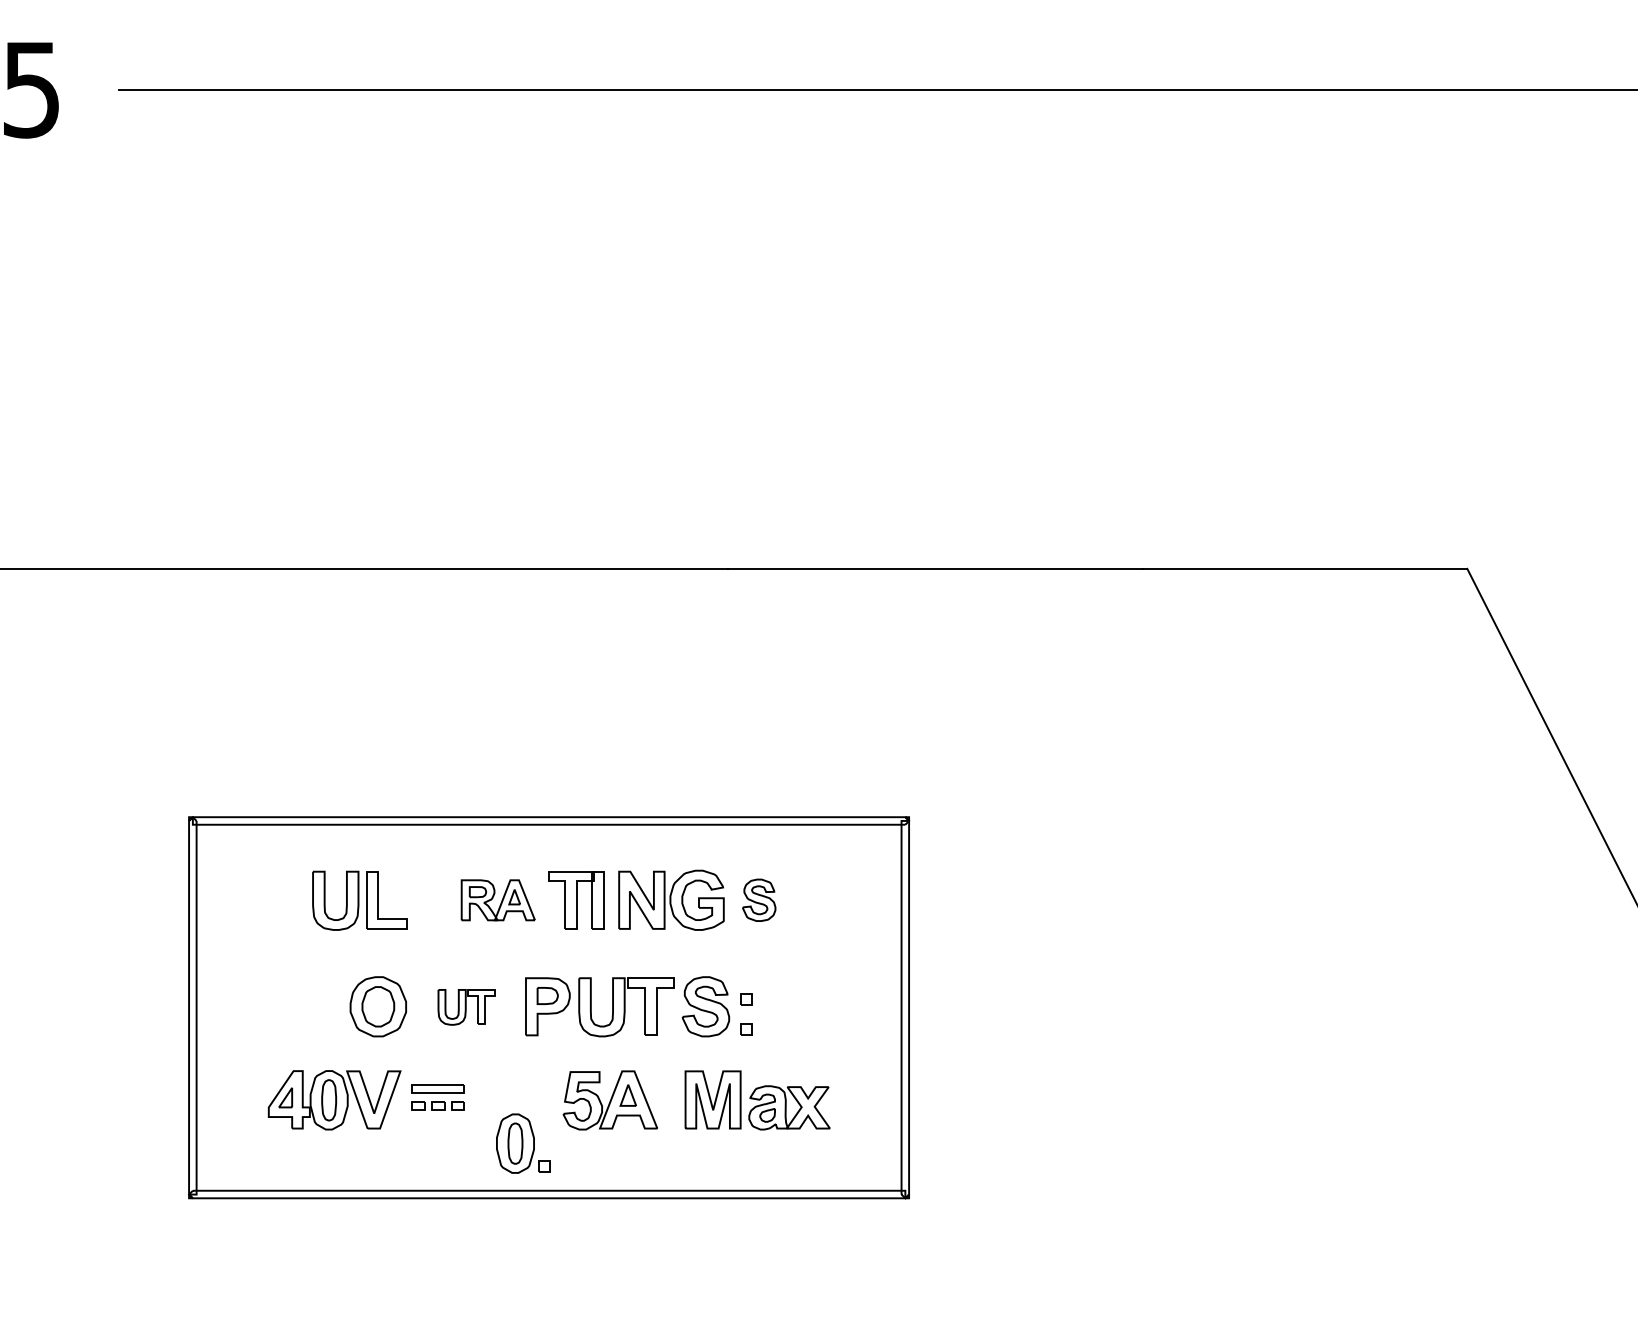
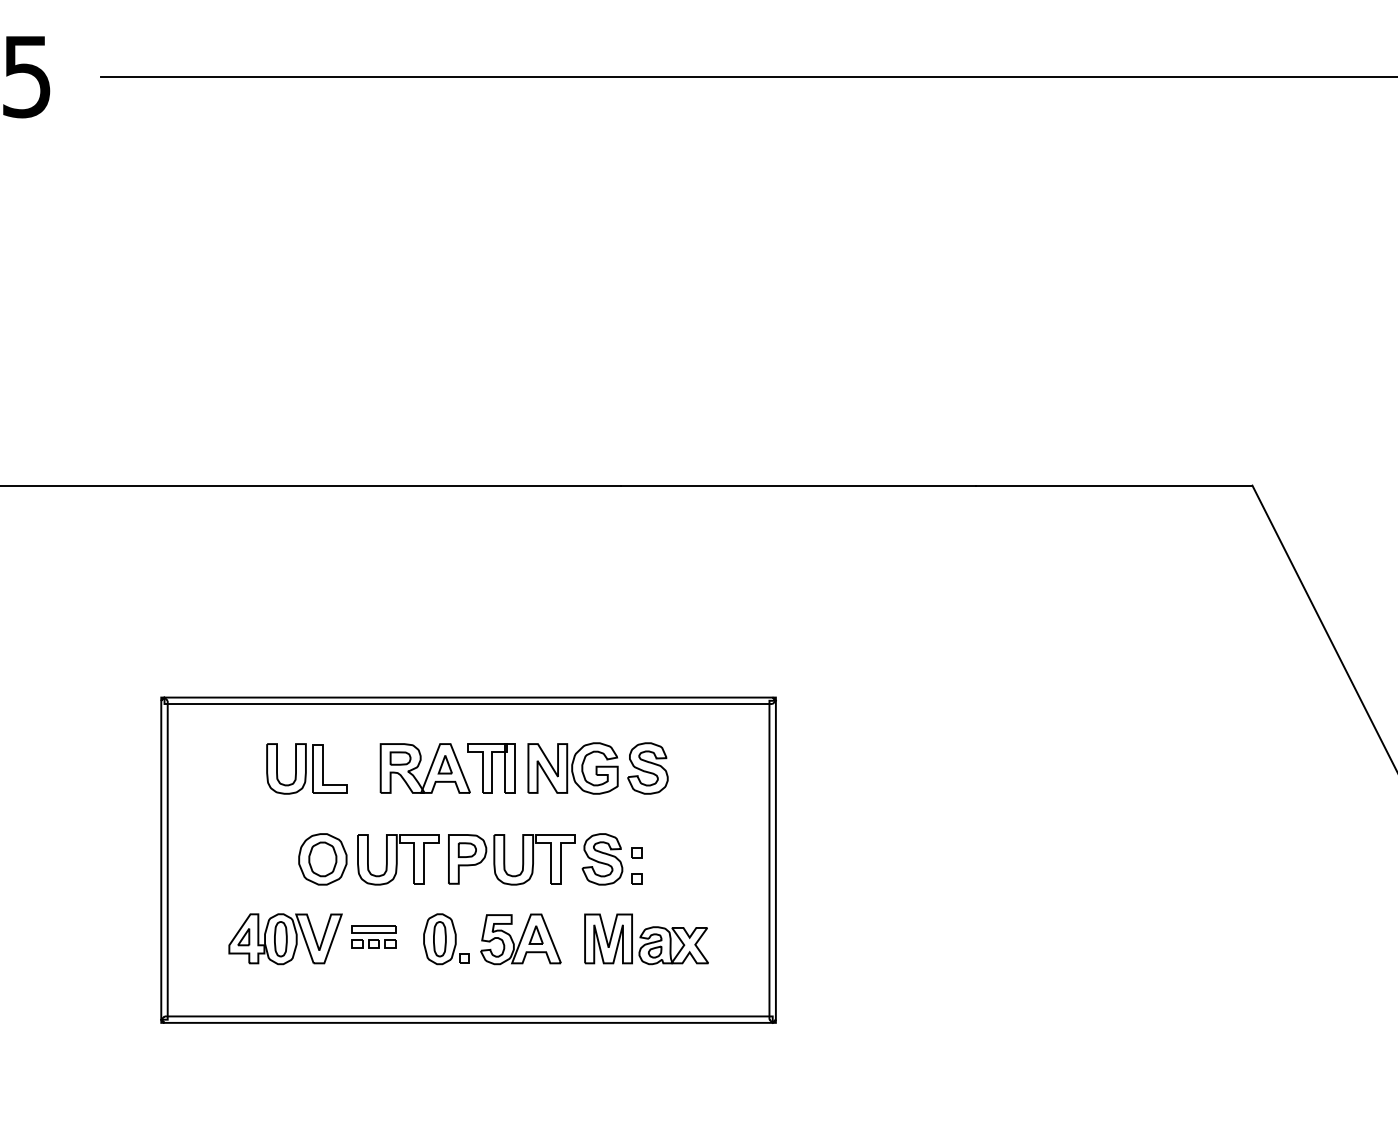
part: (497, 900) -> (424, 768), size x1.43
part: (758, 900) -> (647, 768), size x1.43
part: (466, 1006) -> (398, 859), size x1.67
part: (523, 1143) -> (446, 939), moved

